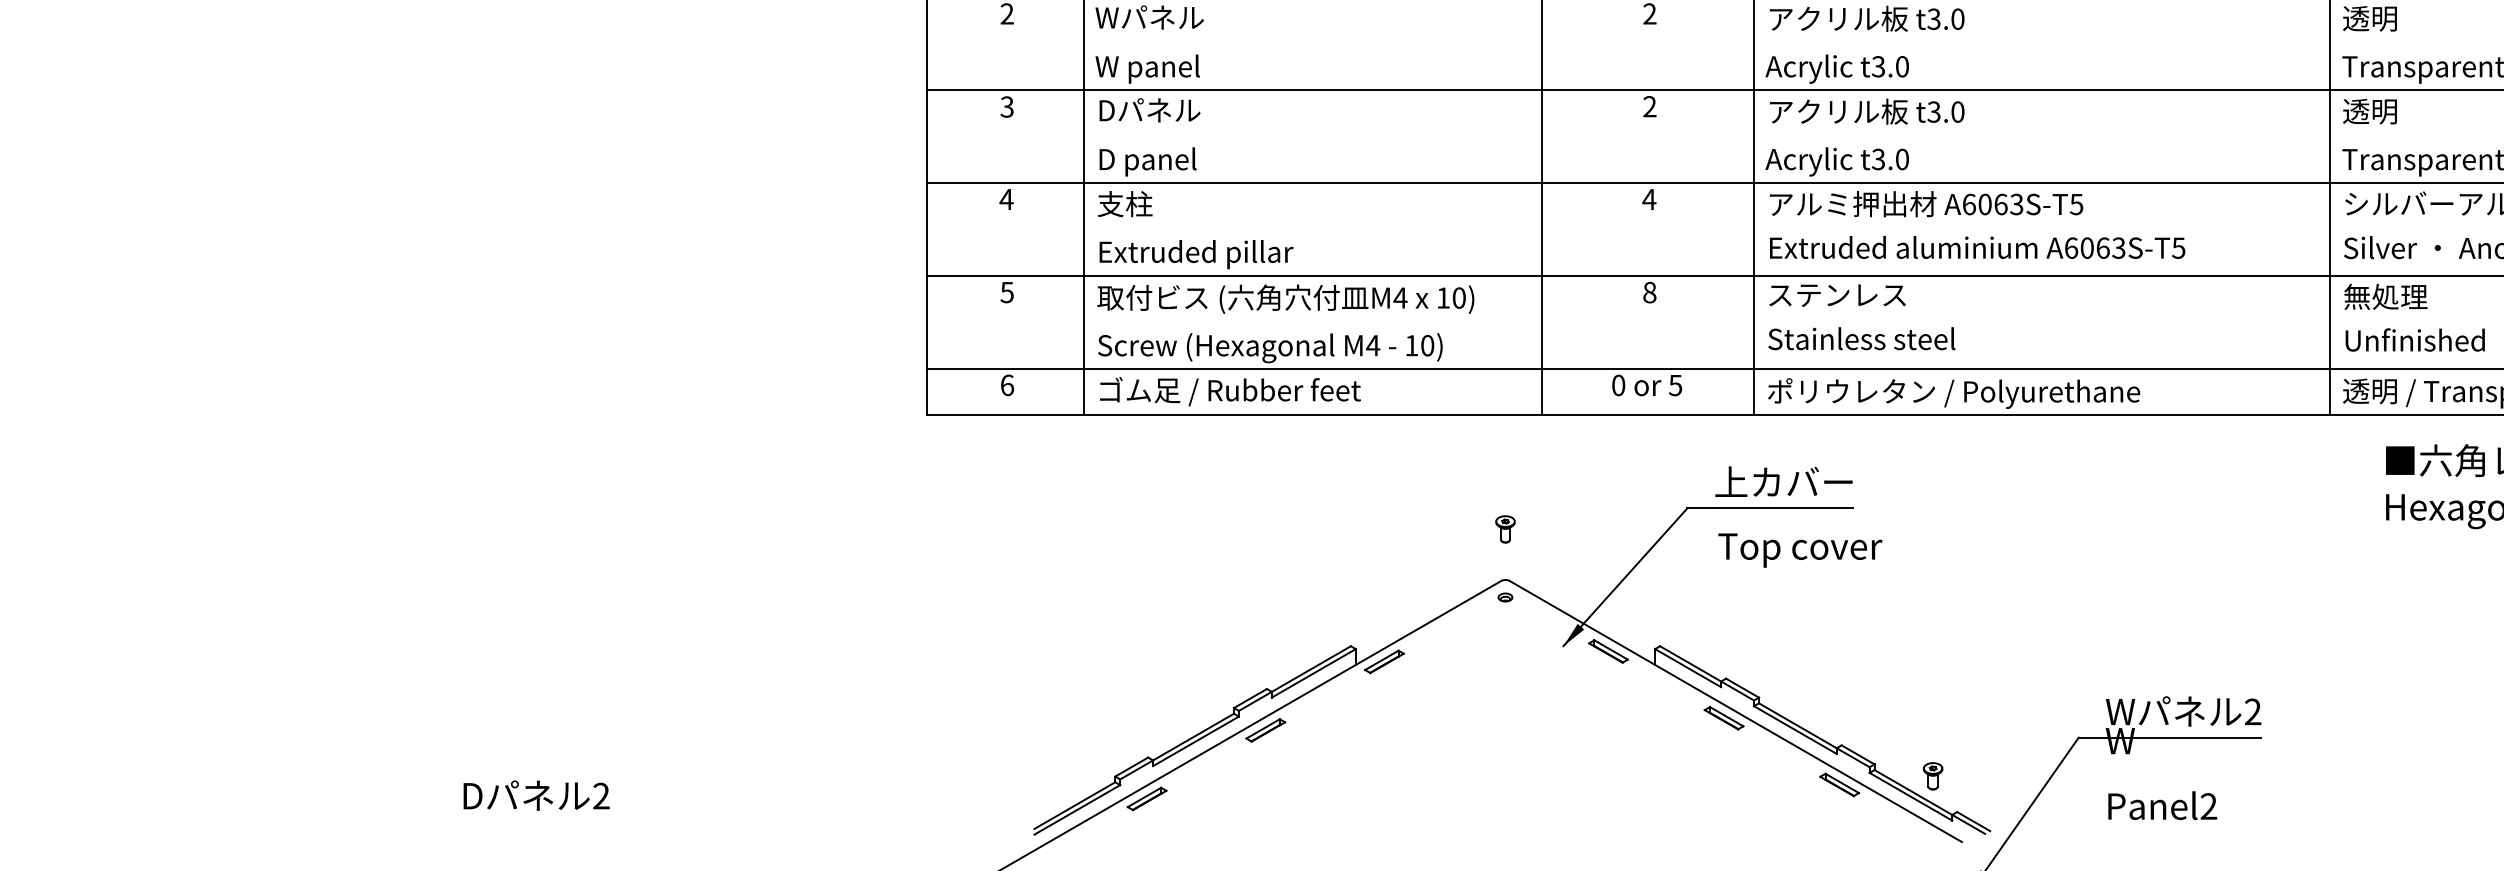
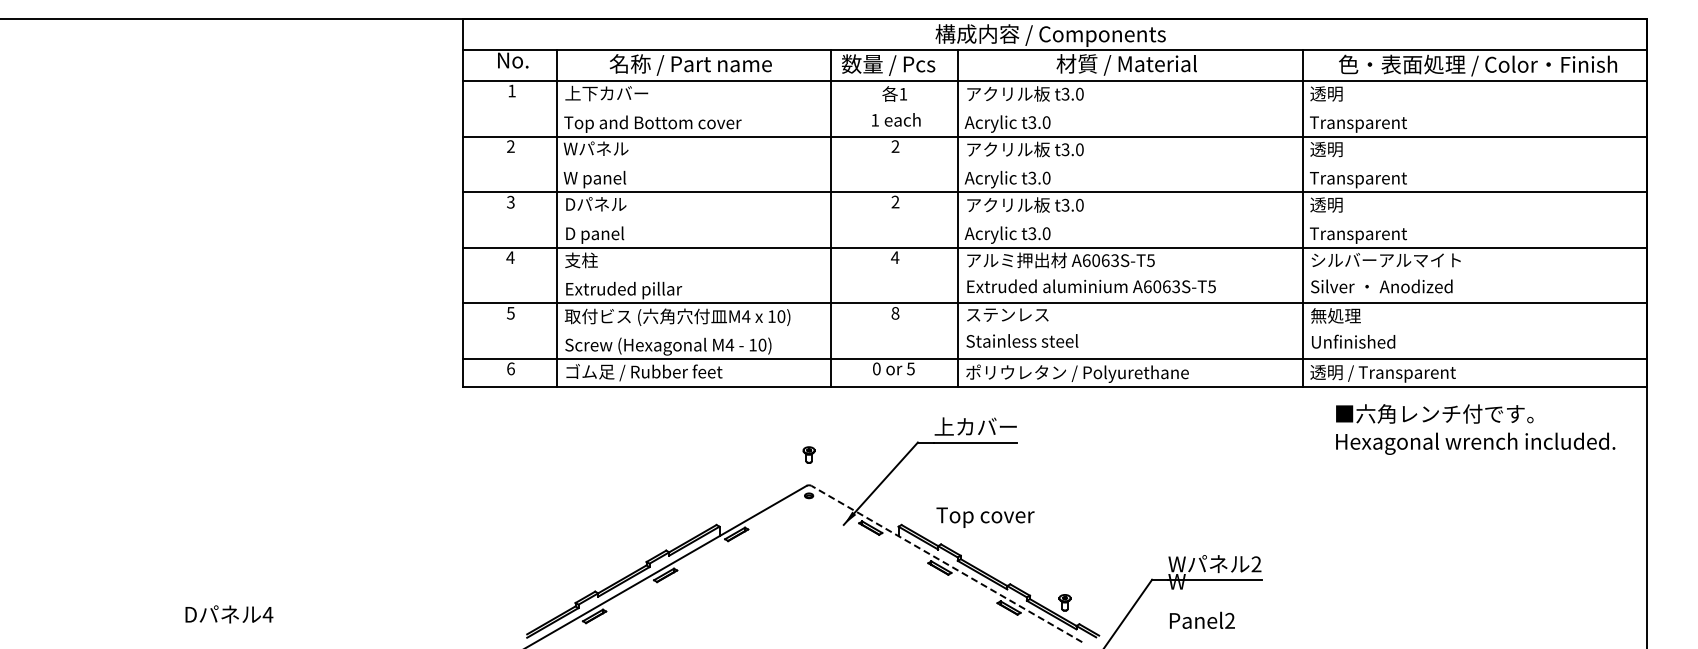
text: (1800, 550) -> (985, 517), moved
line: (1735, 710) -> (946, 563), solid -> dashed
text: (600, 795) -> (267, 614), 2 -> 4

